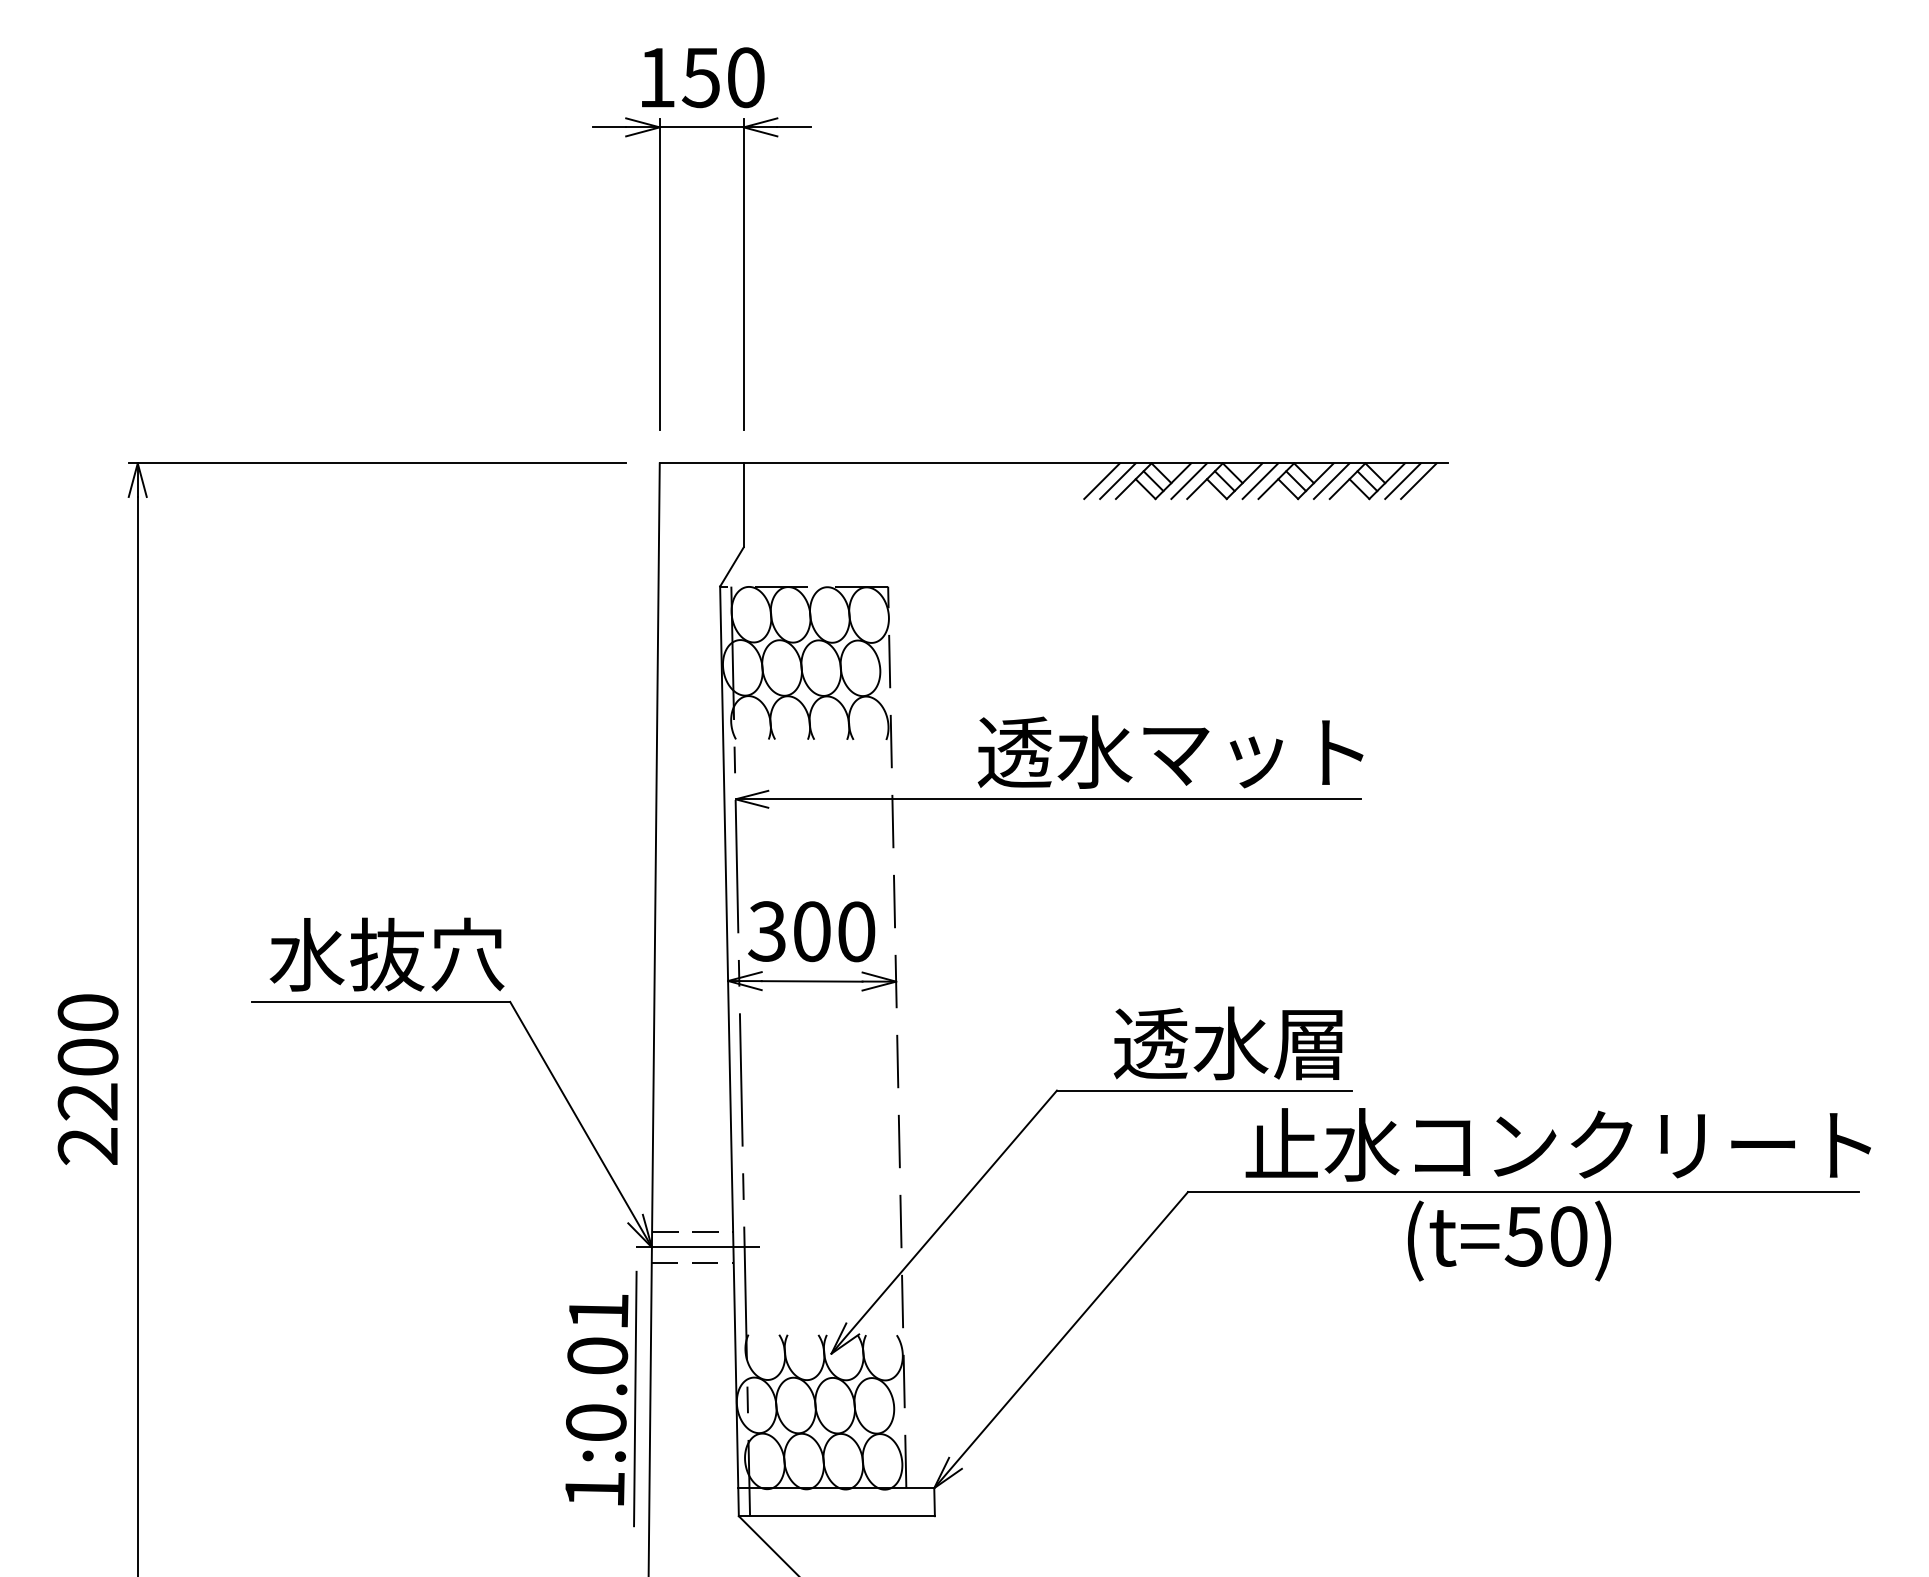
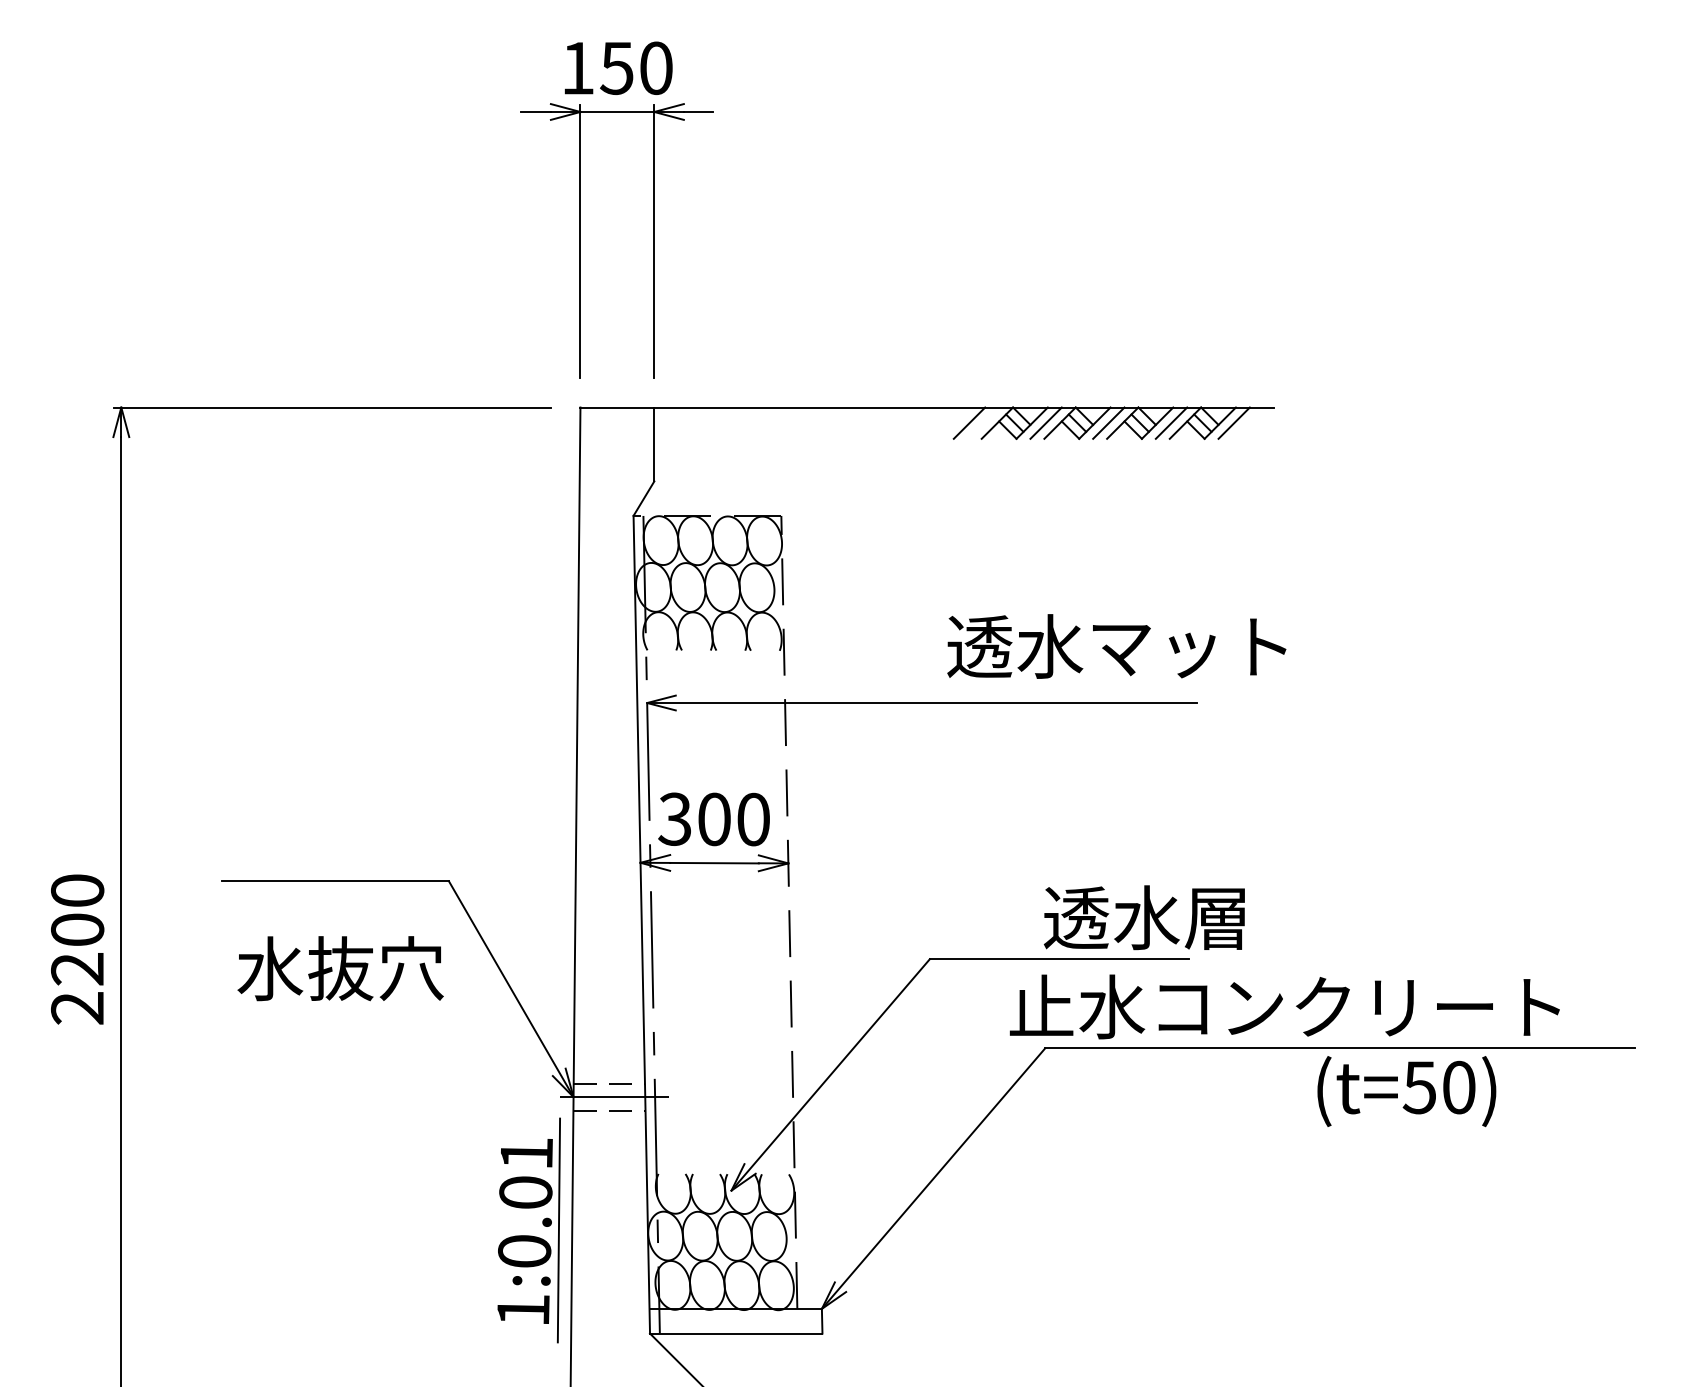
line: (1117, 480) -> (983, 422), removed
line: (1418, 480) -> (1247, 422), removed
text: (1170, 752) -> (1116, 646), moved
text: (386, 954) -> (340, 968), moved
text: (1227, 1043) -> (1143, 917), moved
text: (1557, 1144) -> (1284, 1006), moved
text: (1509, 1240) -> (1406, 1091), moved

